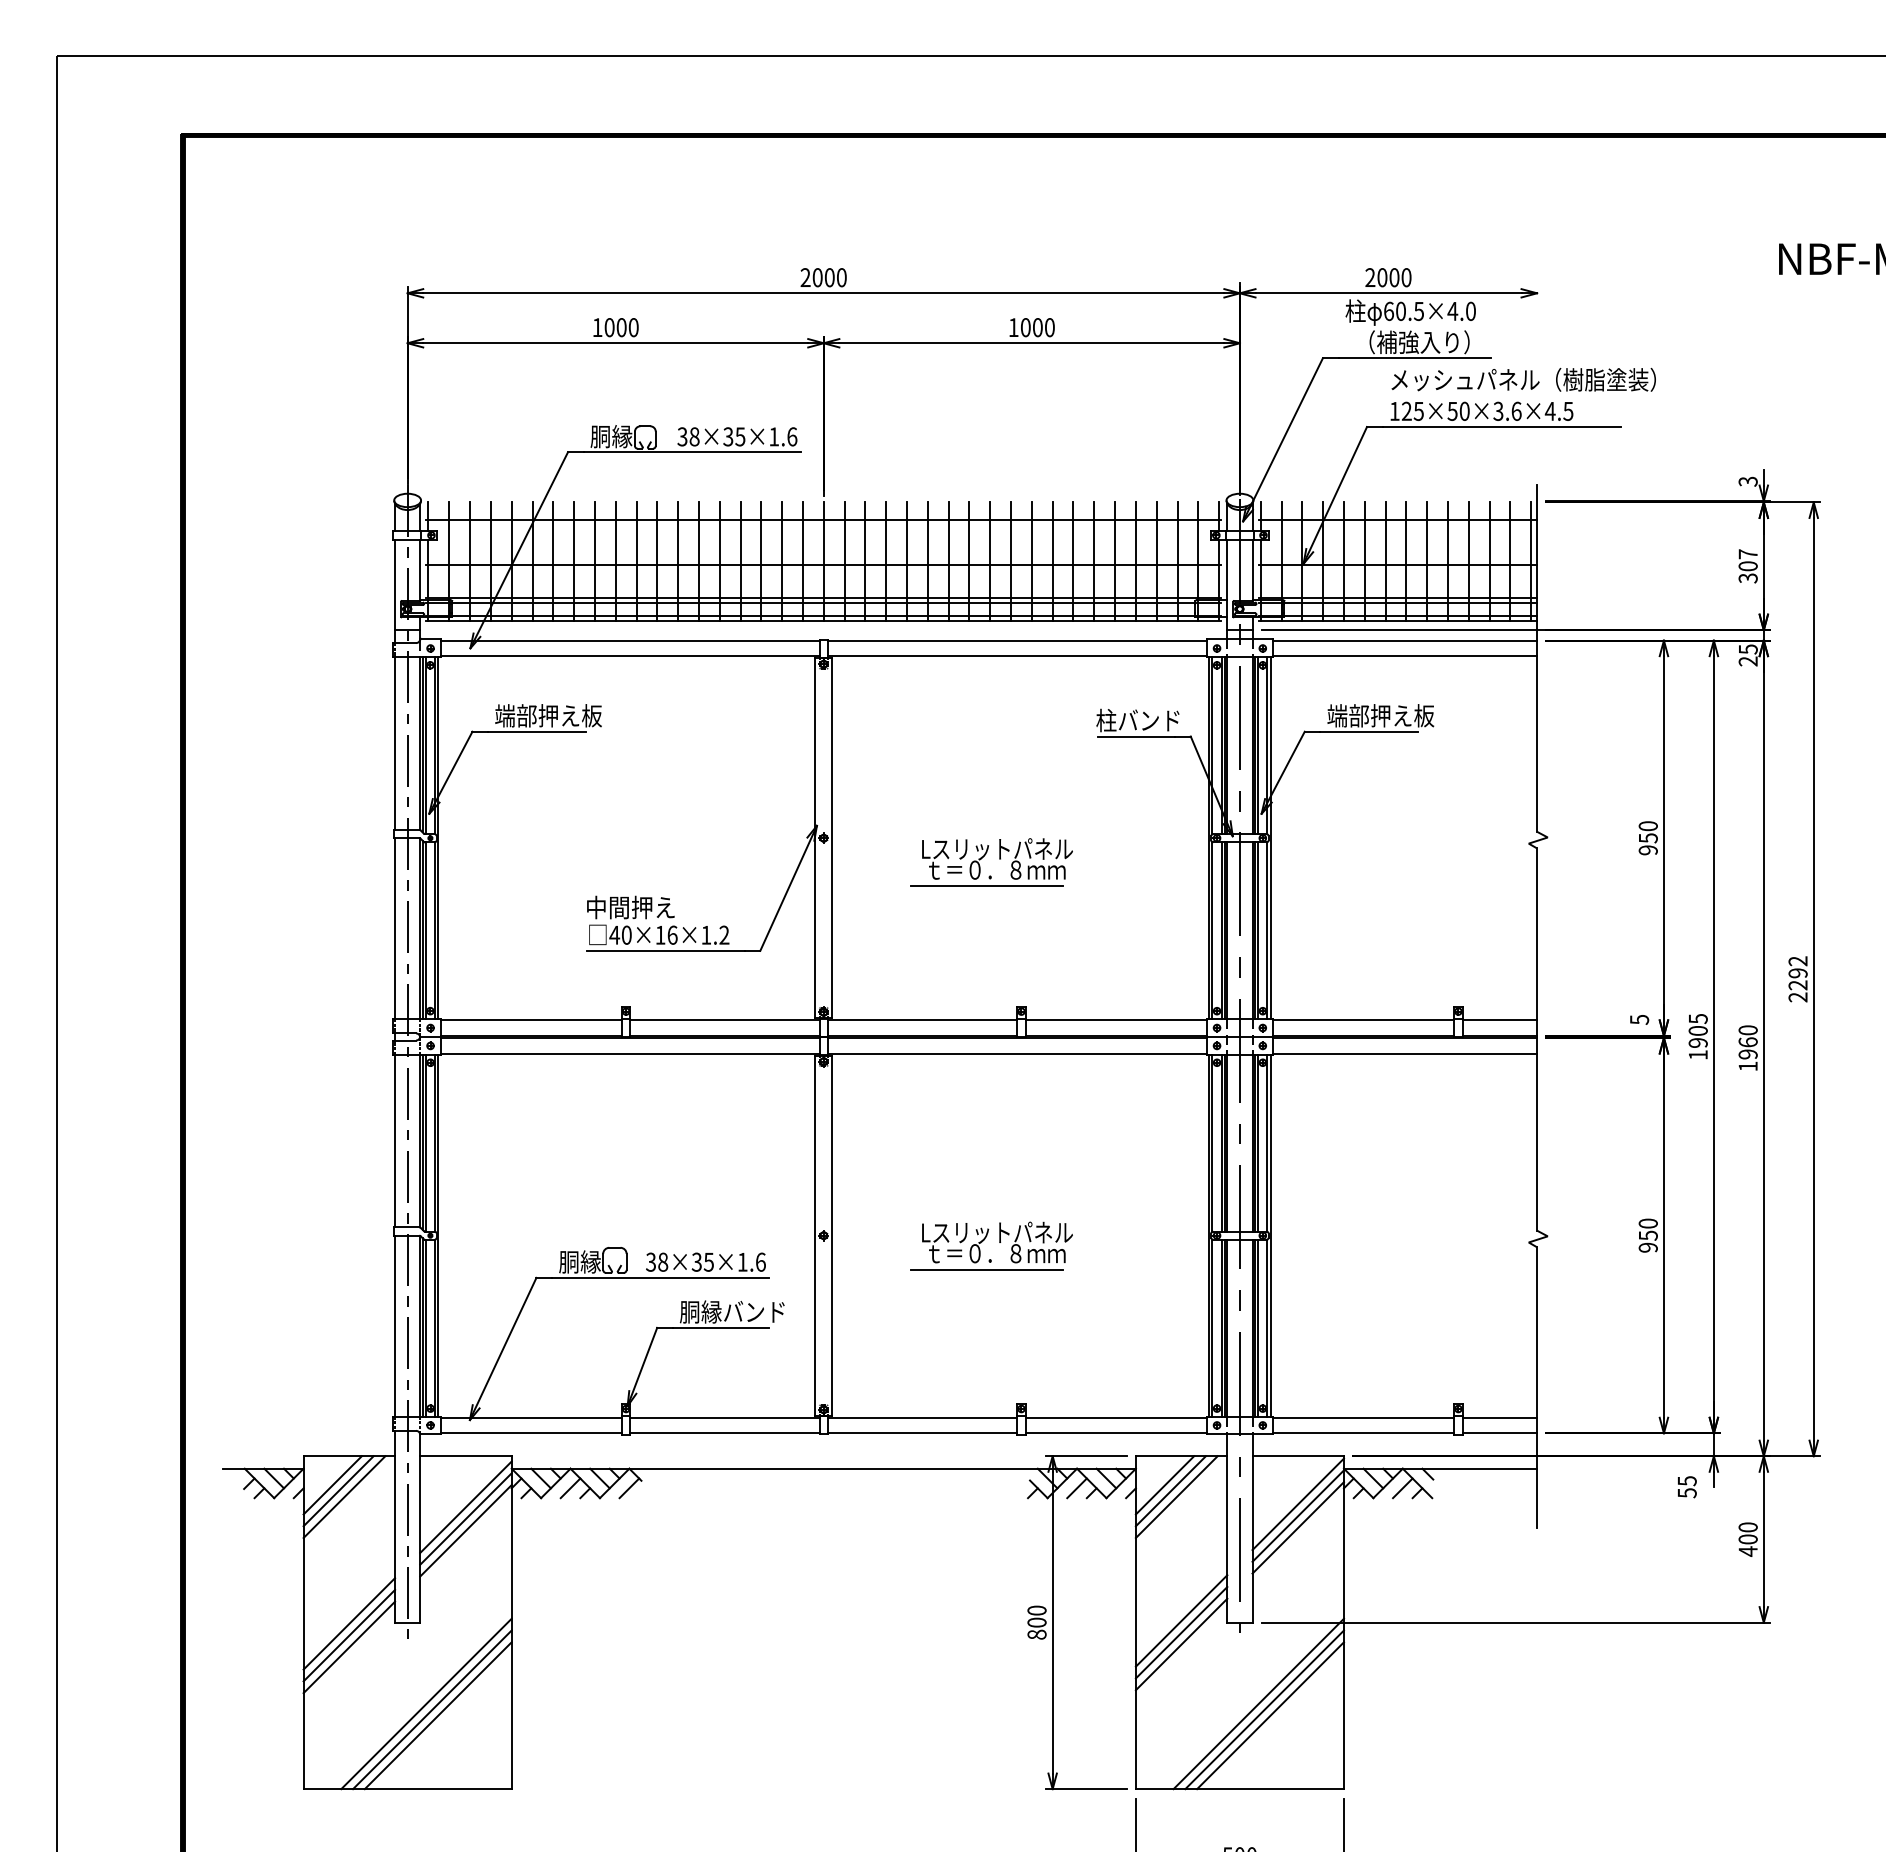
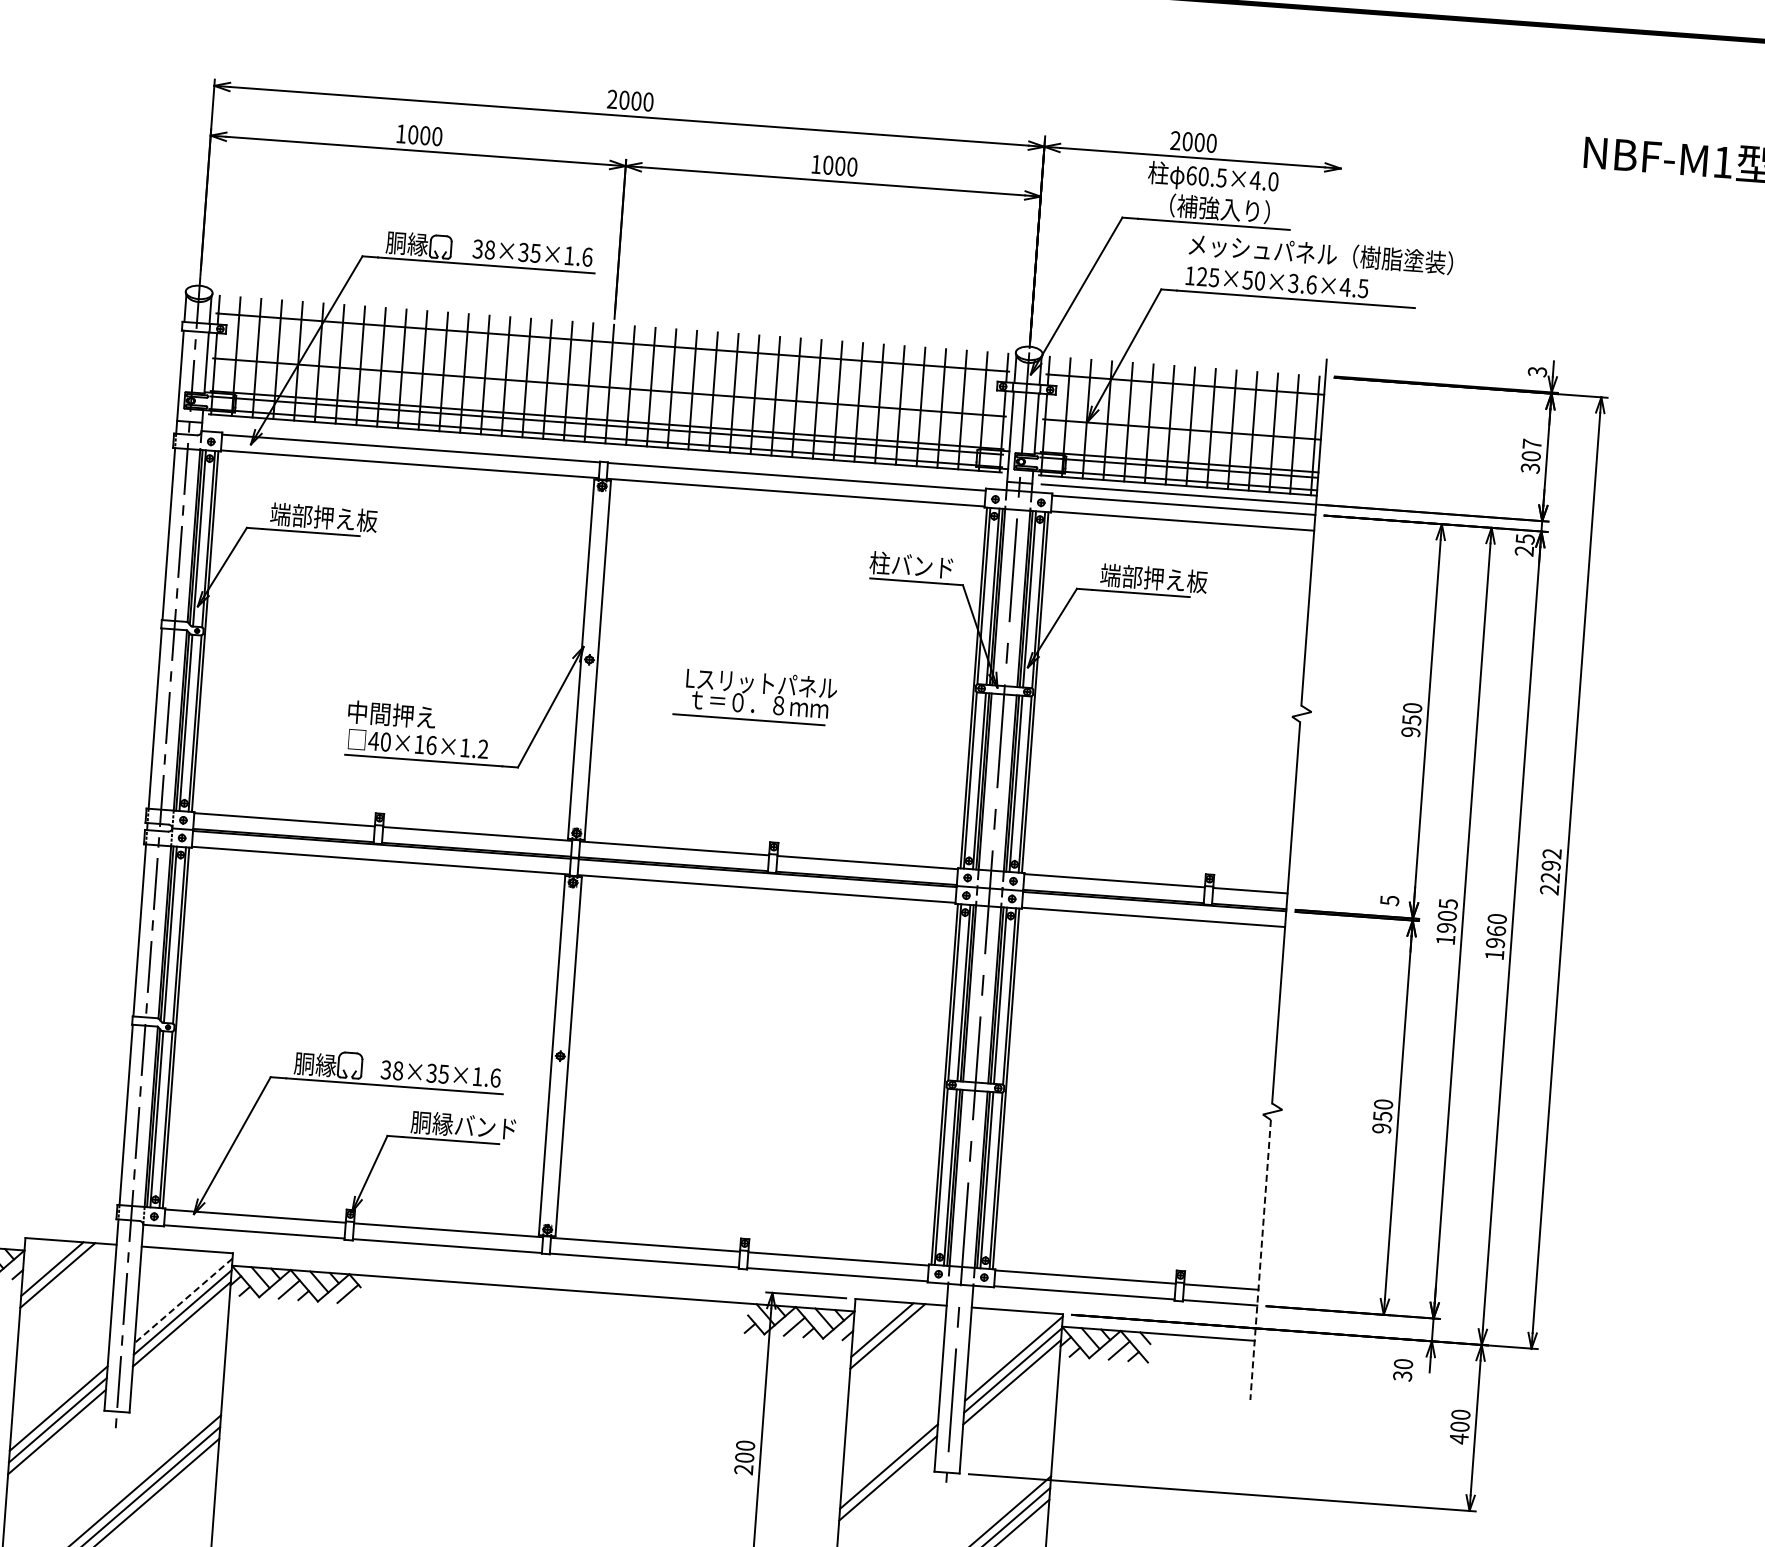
part: (985, 1239) -> (721, 1071), removed
line: (1537, 1388) -> (1260, 1260), solid -> dashed
text: (1686, 1486) -> (1402, 1369), 55 -> 30
line: (344, 1497) -> (63, 1282), removed
line: (1176, 1497) -> (892, 1343), removed
line: (465, 1507) -> (183, 1301), solid -> dashed
text: (1036, 1634) -> (743, 1469), 800 -> 200
line: (1181, 1644) -> (887, 1490), removed

